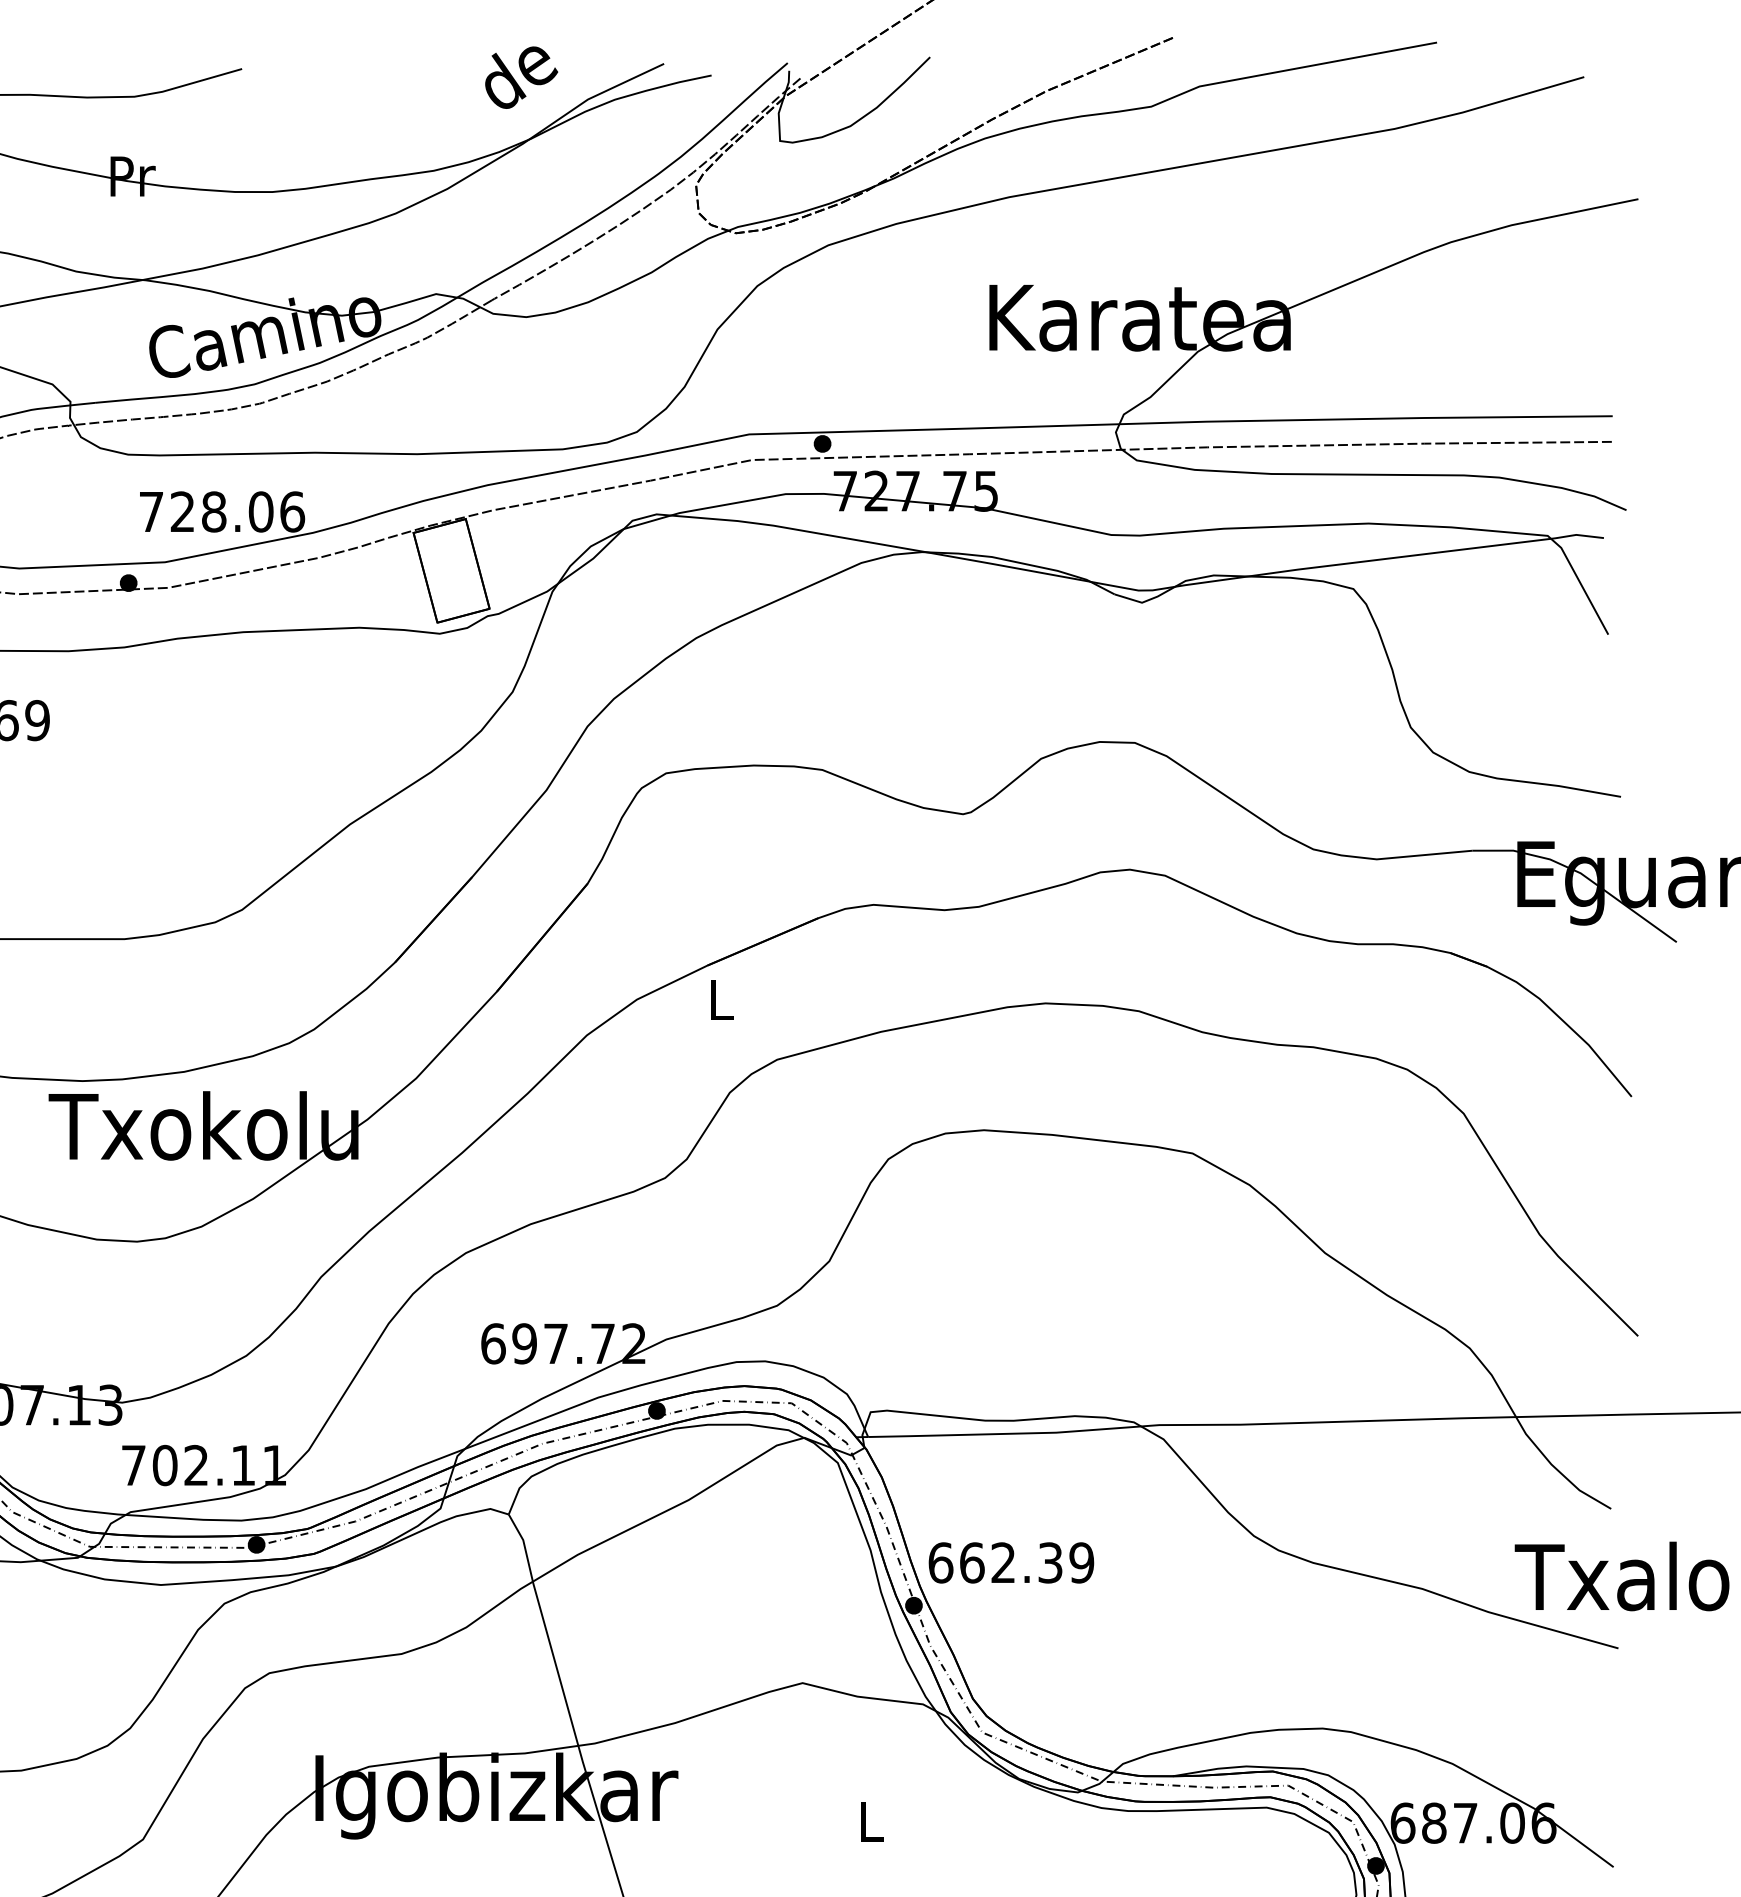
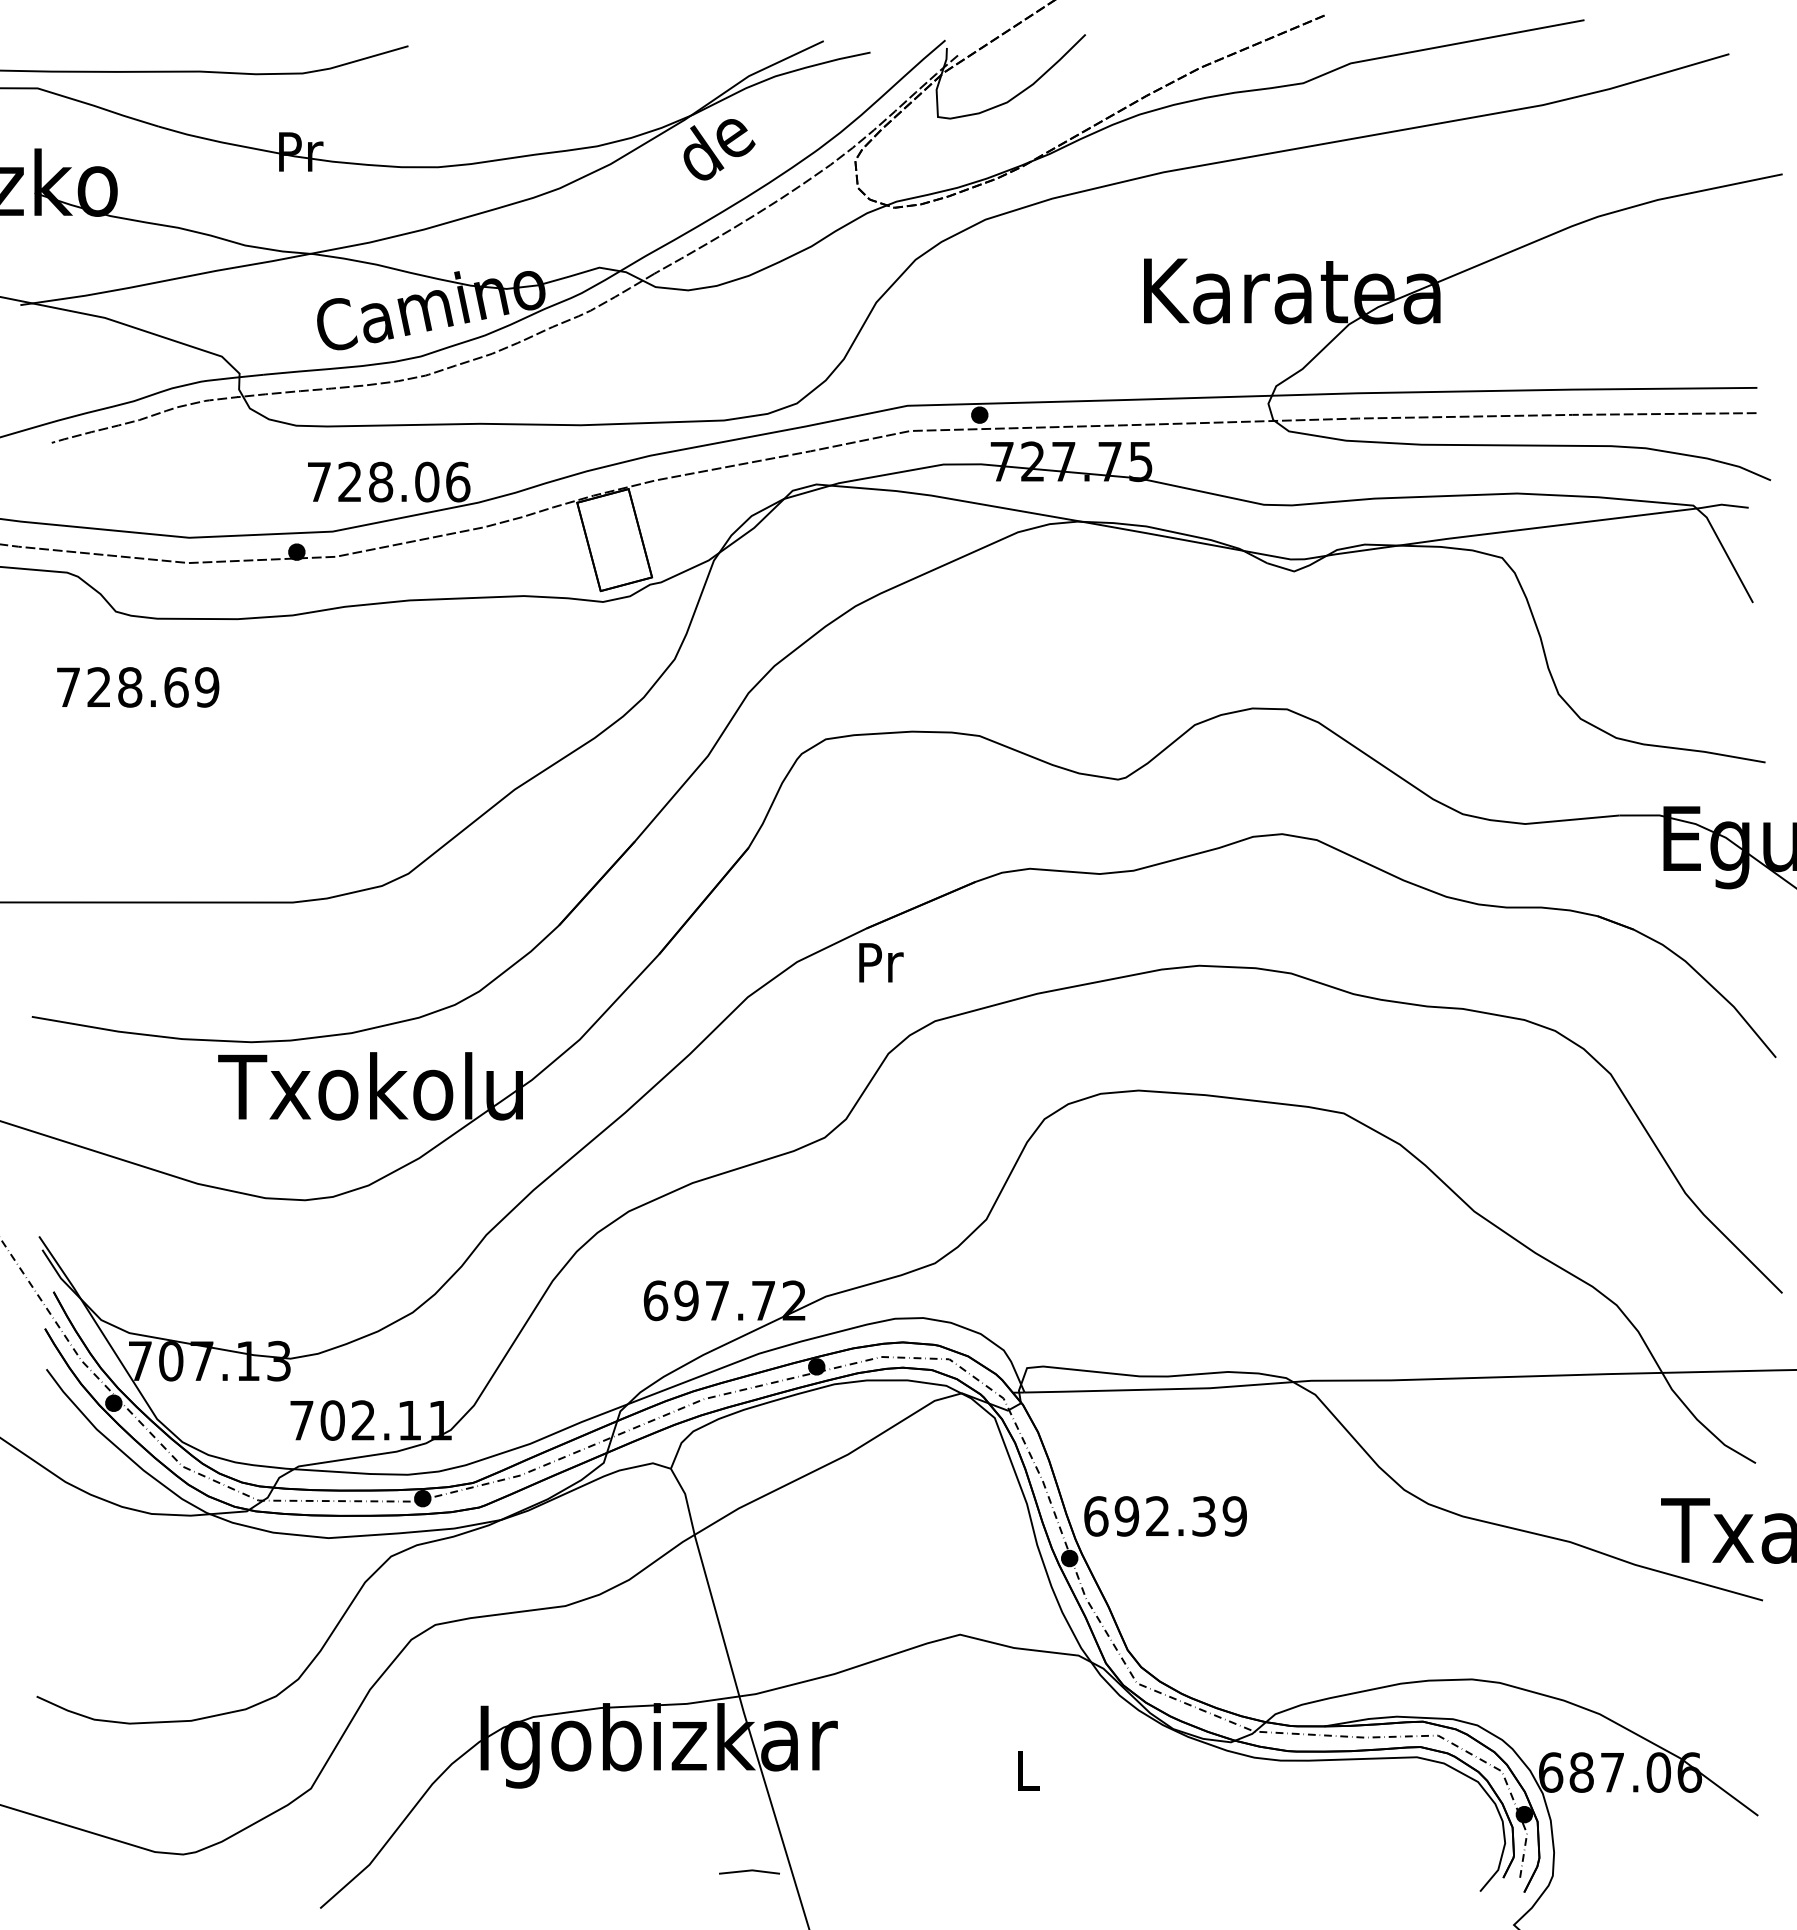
text: (521, 77) -> (719, 149), moved
text: (722, 1000) -> (881, 962), L -> Pr
text: (971, 1563) -> (1126, 1516), 662.39 -> 692.39

